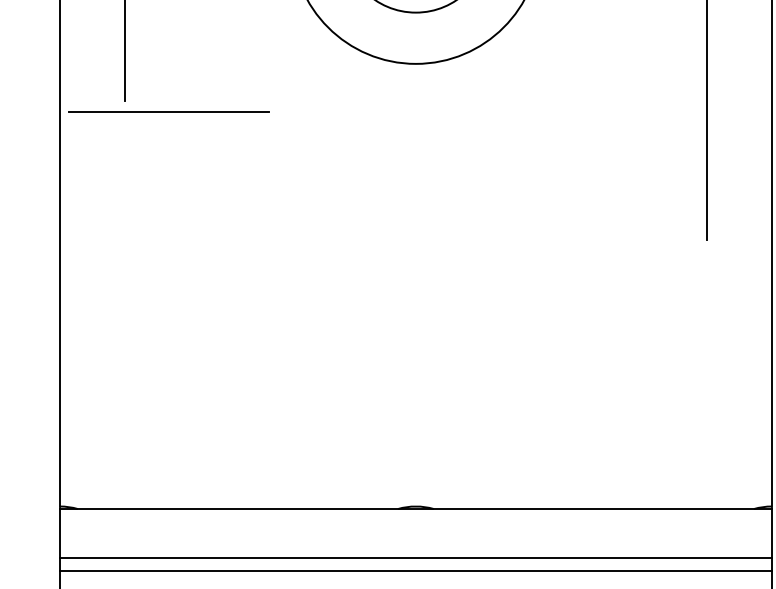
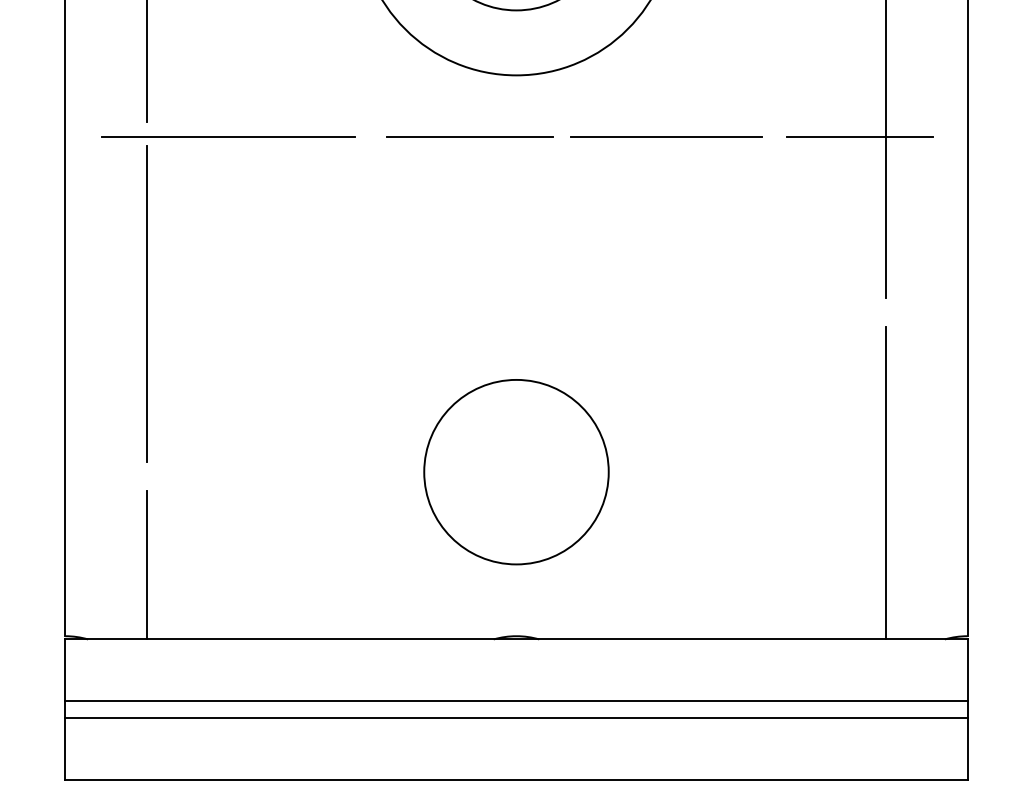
line: (168, 112) -> (228, 136), moved
line: (378, 112) -> (469, 136), added
line: (533, 112) -> (665, 136), added
line: (686, 112) -> (859, 136), added
line: (124, 243) -> (147, 303), added
circle: (415, 377) -> (516, 472), added
line: (707, 385) -> (885, 482), added
line: (124, 449) -> (147, 564), added

